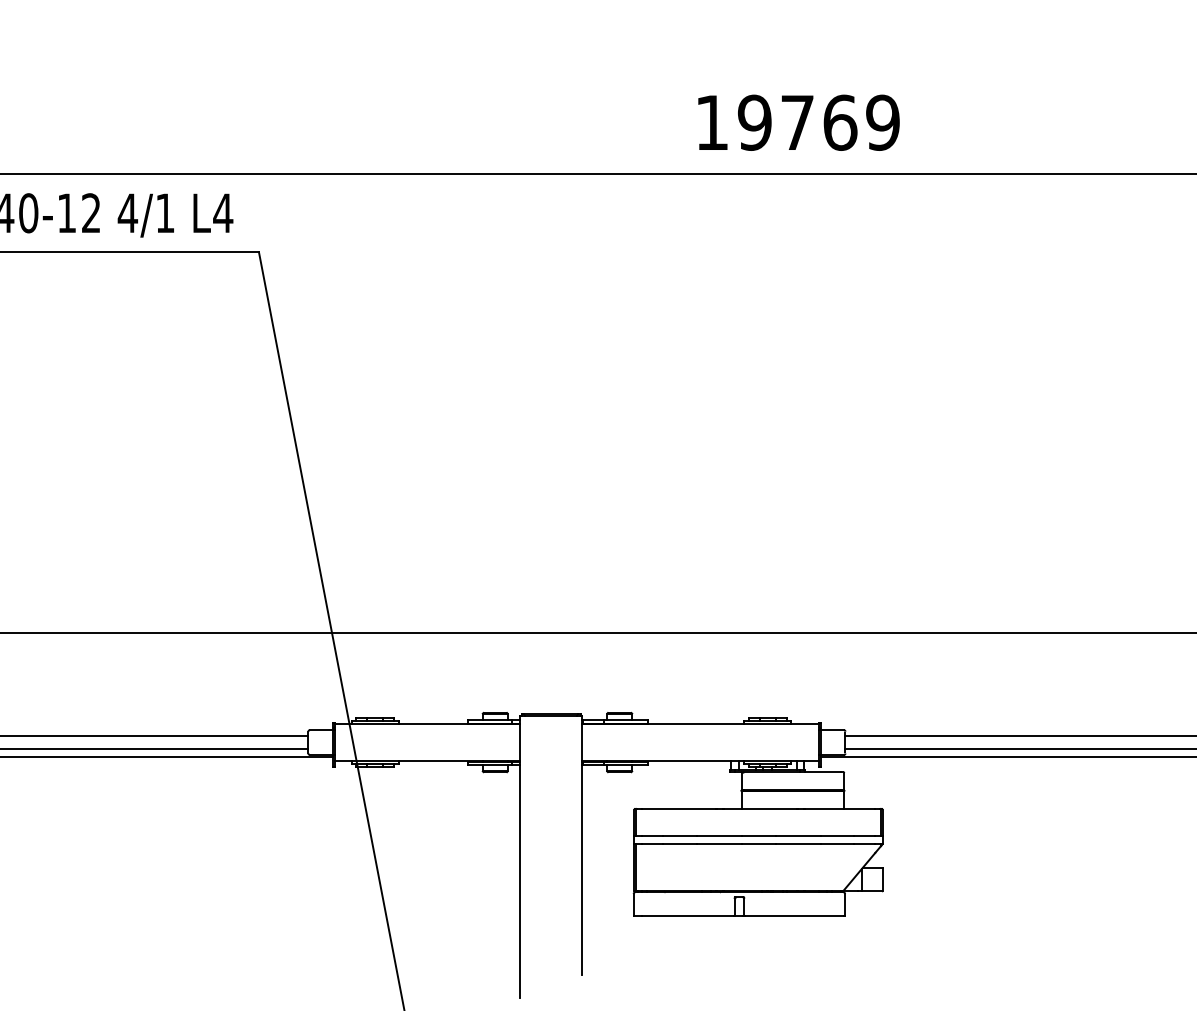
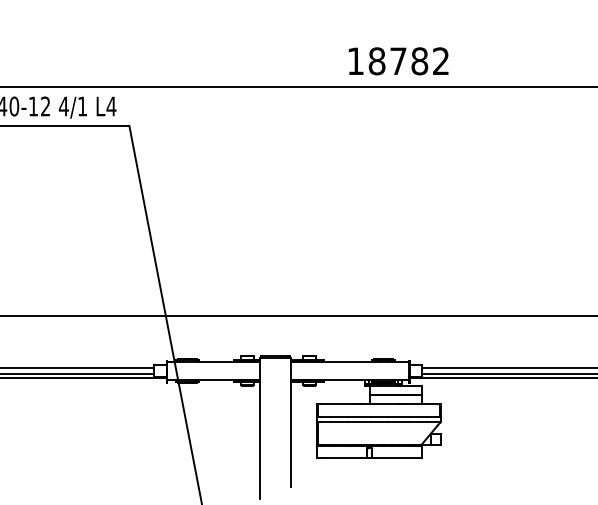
text: (817, 123) -> (408, 61), 19769 -> 18782

